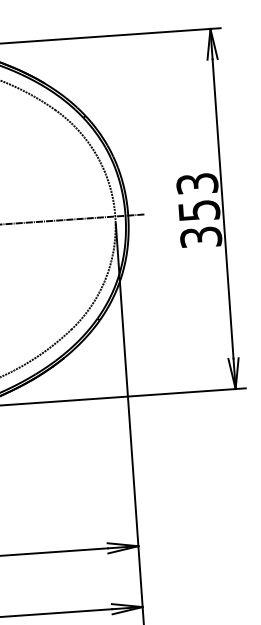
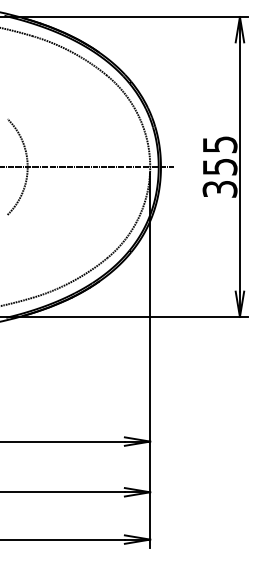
text: (196, 183) -> (219, 144), 353 -> 355

